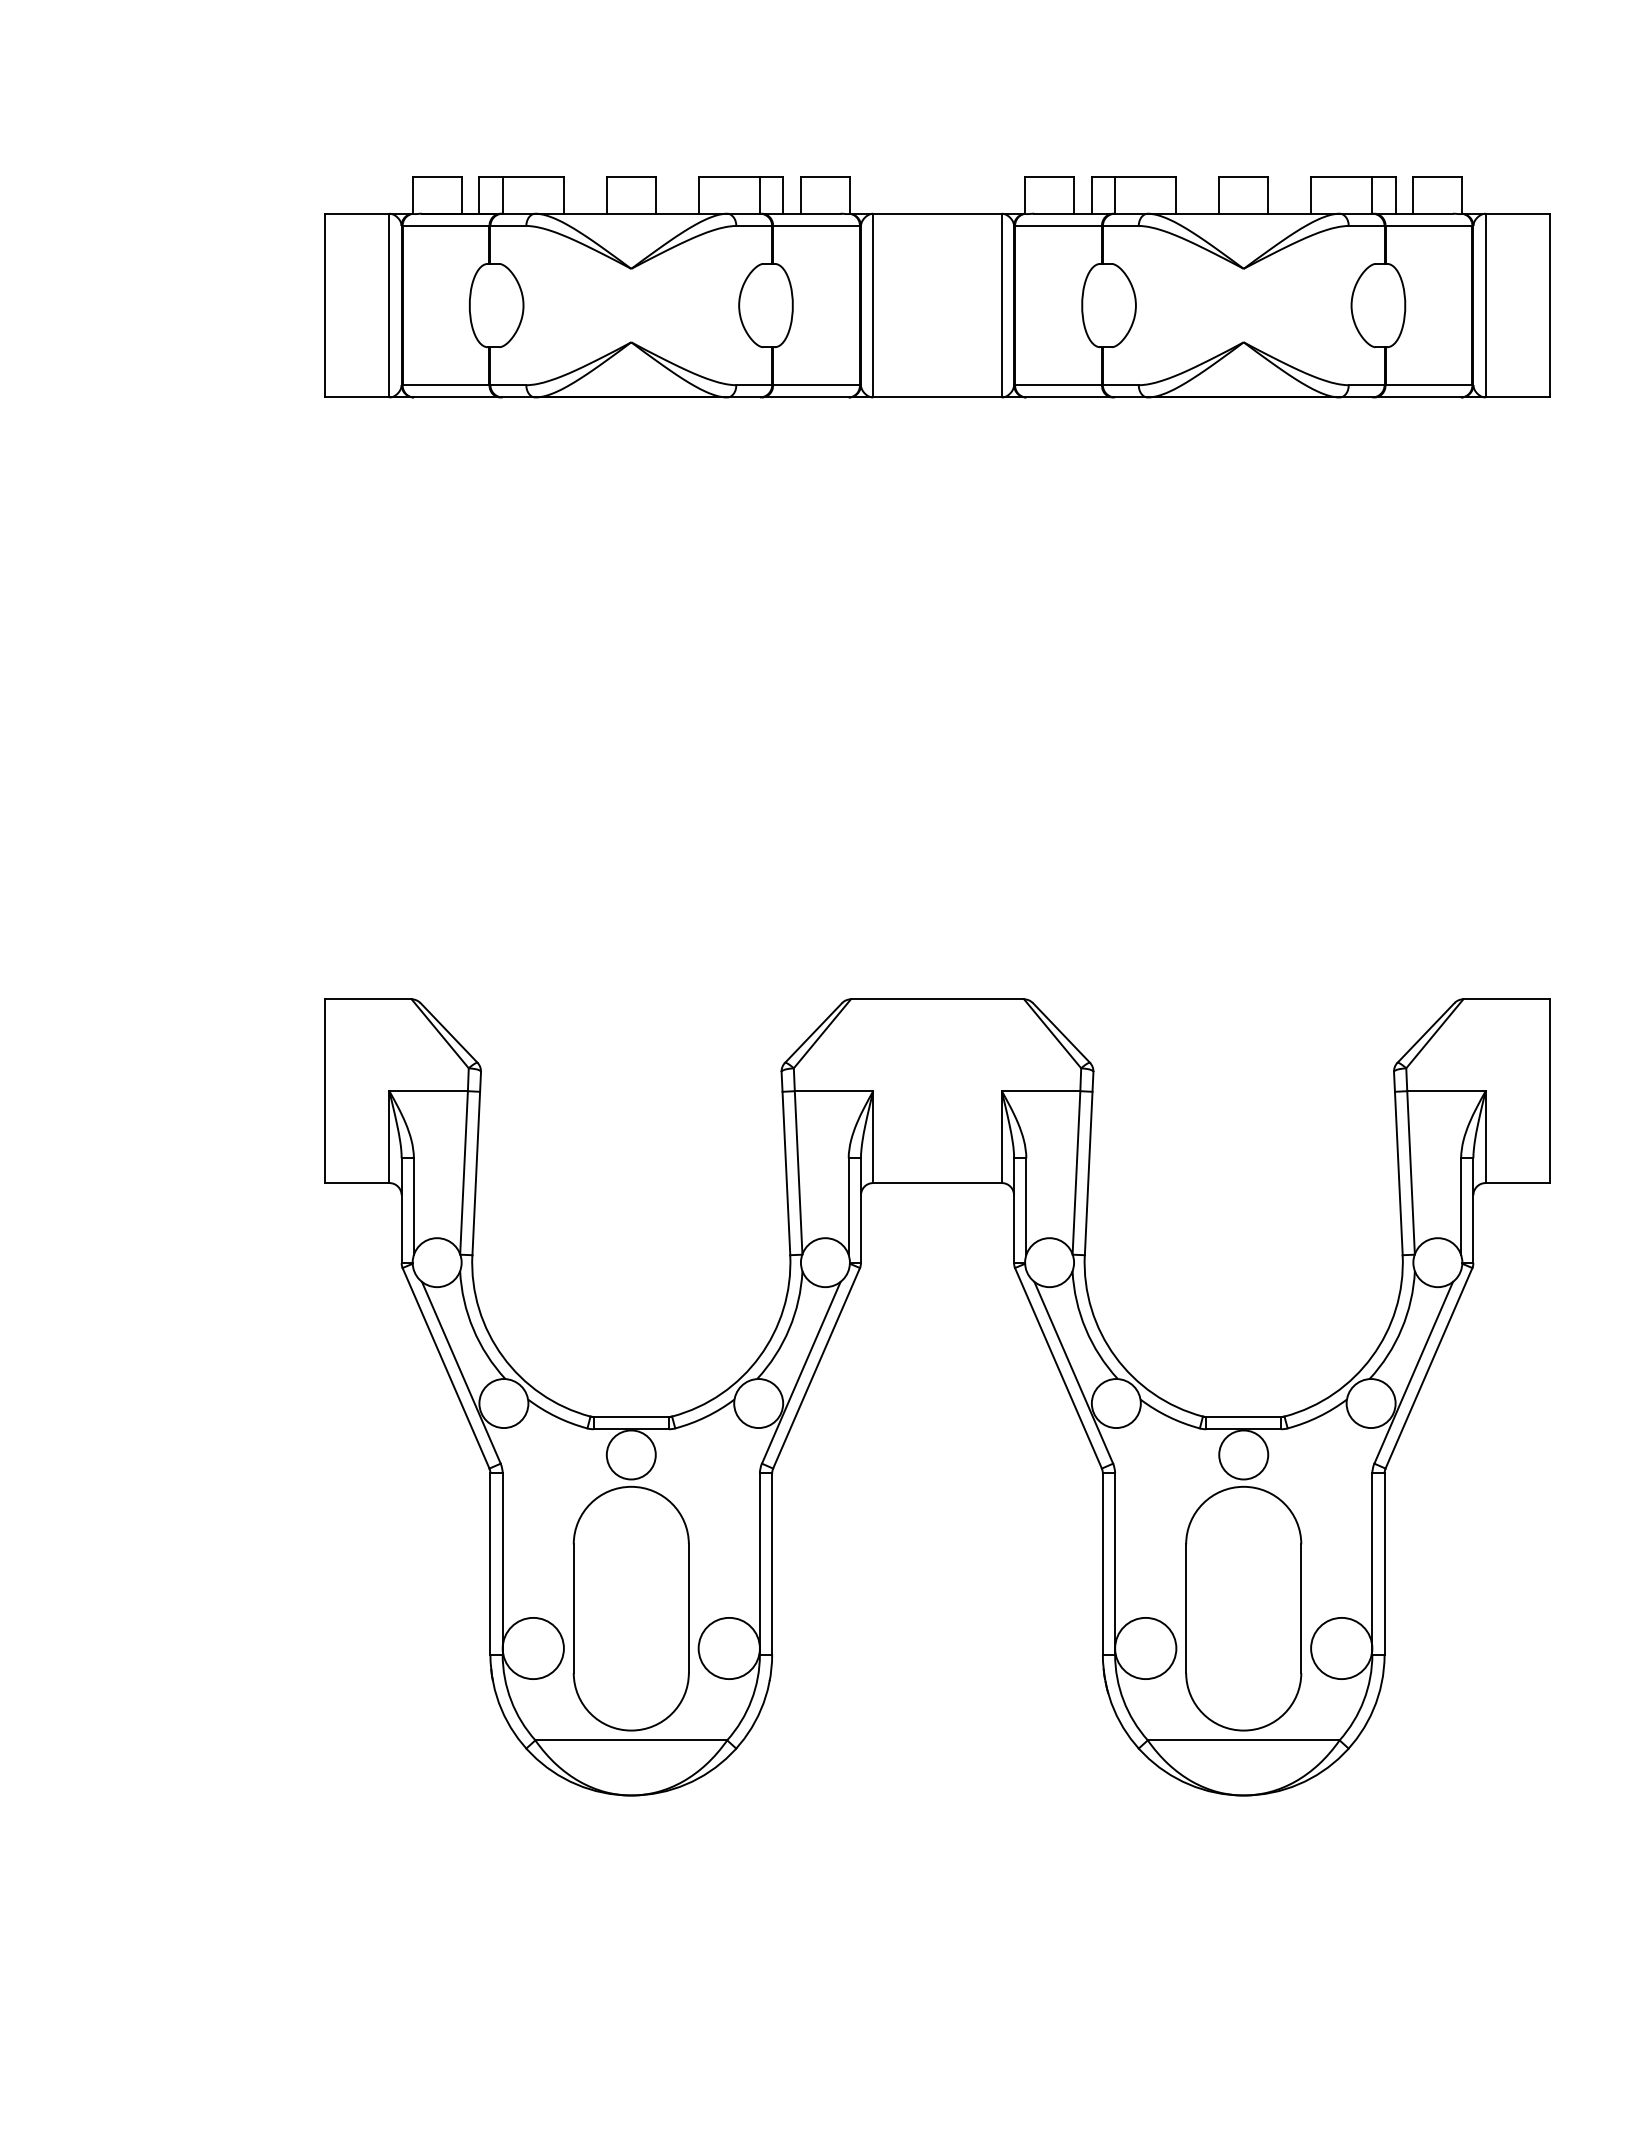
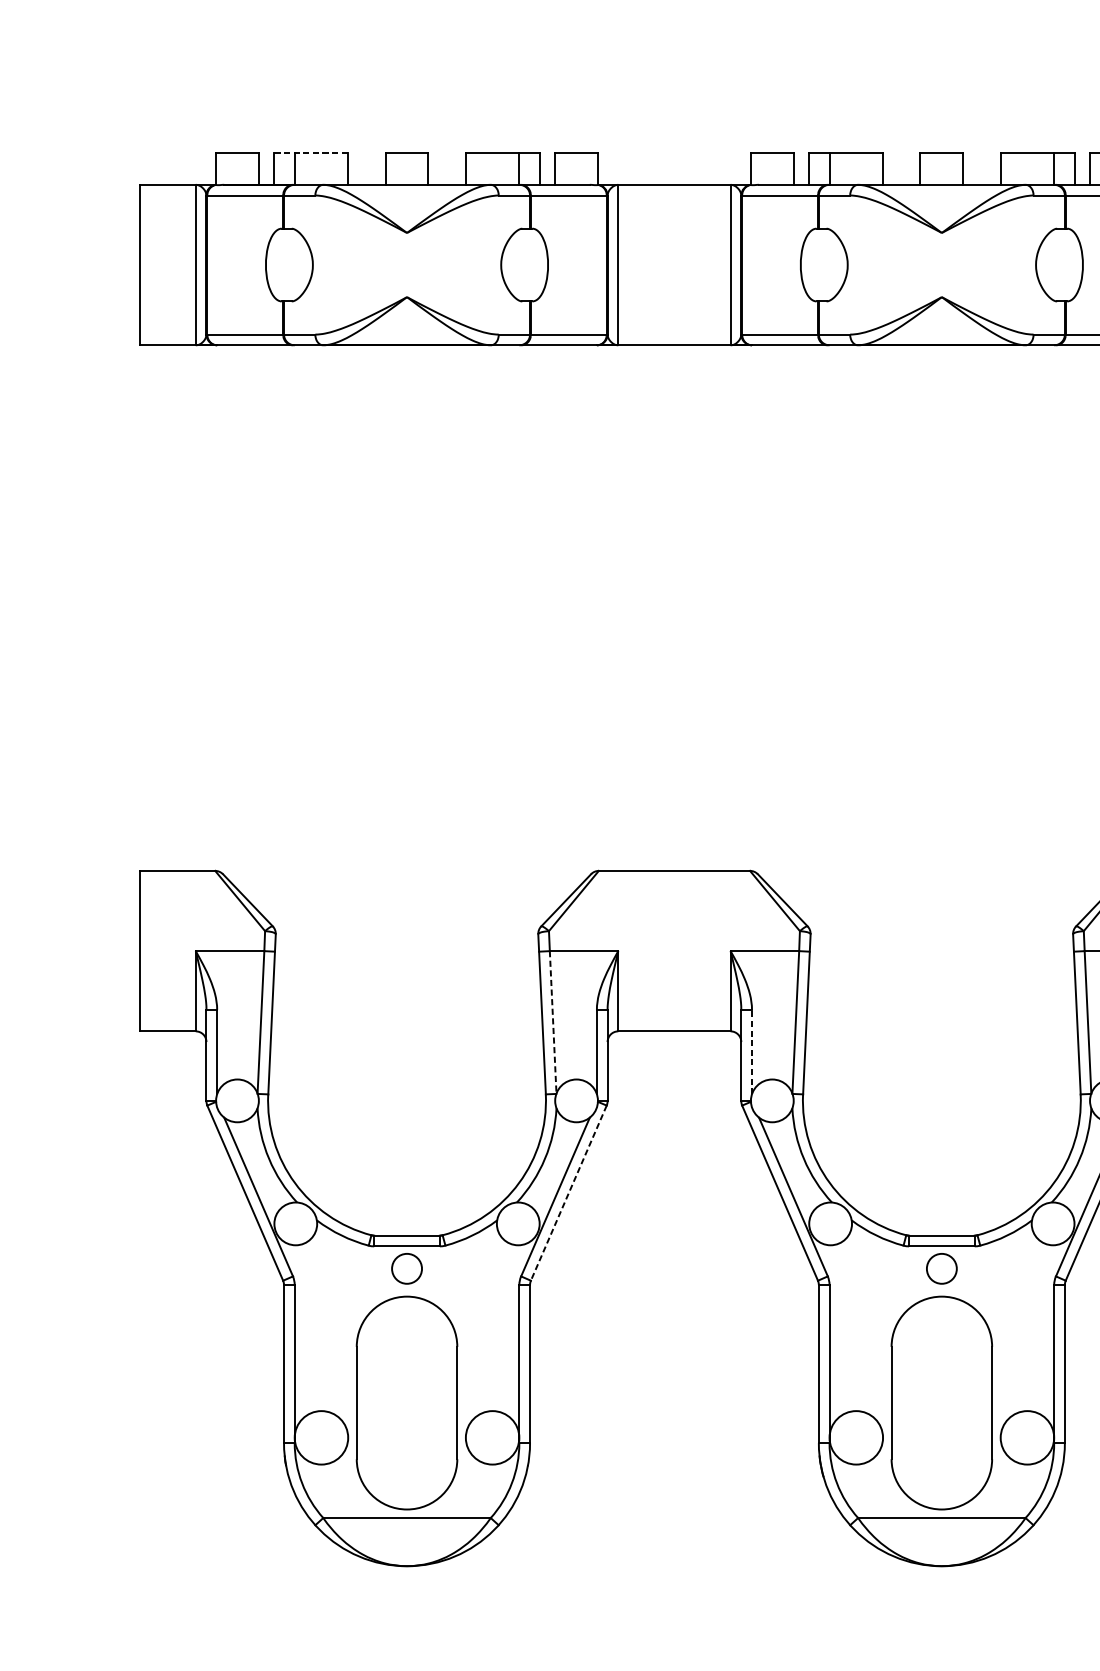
line: (522, 176) -> (312, 152), solid -> dashed
line: (798, 1172) -> (553, 1022), solid -> dashed
line: (1026, 1206) -> (752, 1051), solid -> dashed
line: (816, 1368) -> (568, 1193), solid -> dashed
circle: (630, 1454) -> (406, 1268), size x0.7
circle: (1243, 1454) -> (941, 1268), size x0.7

